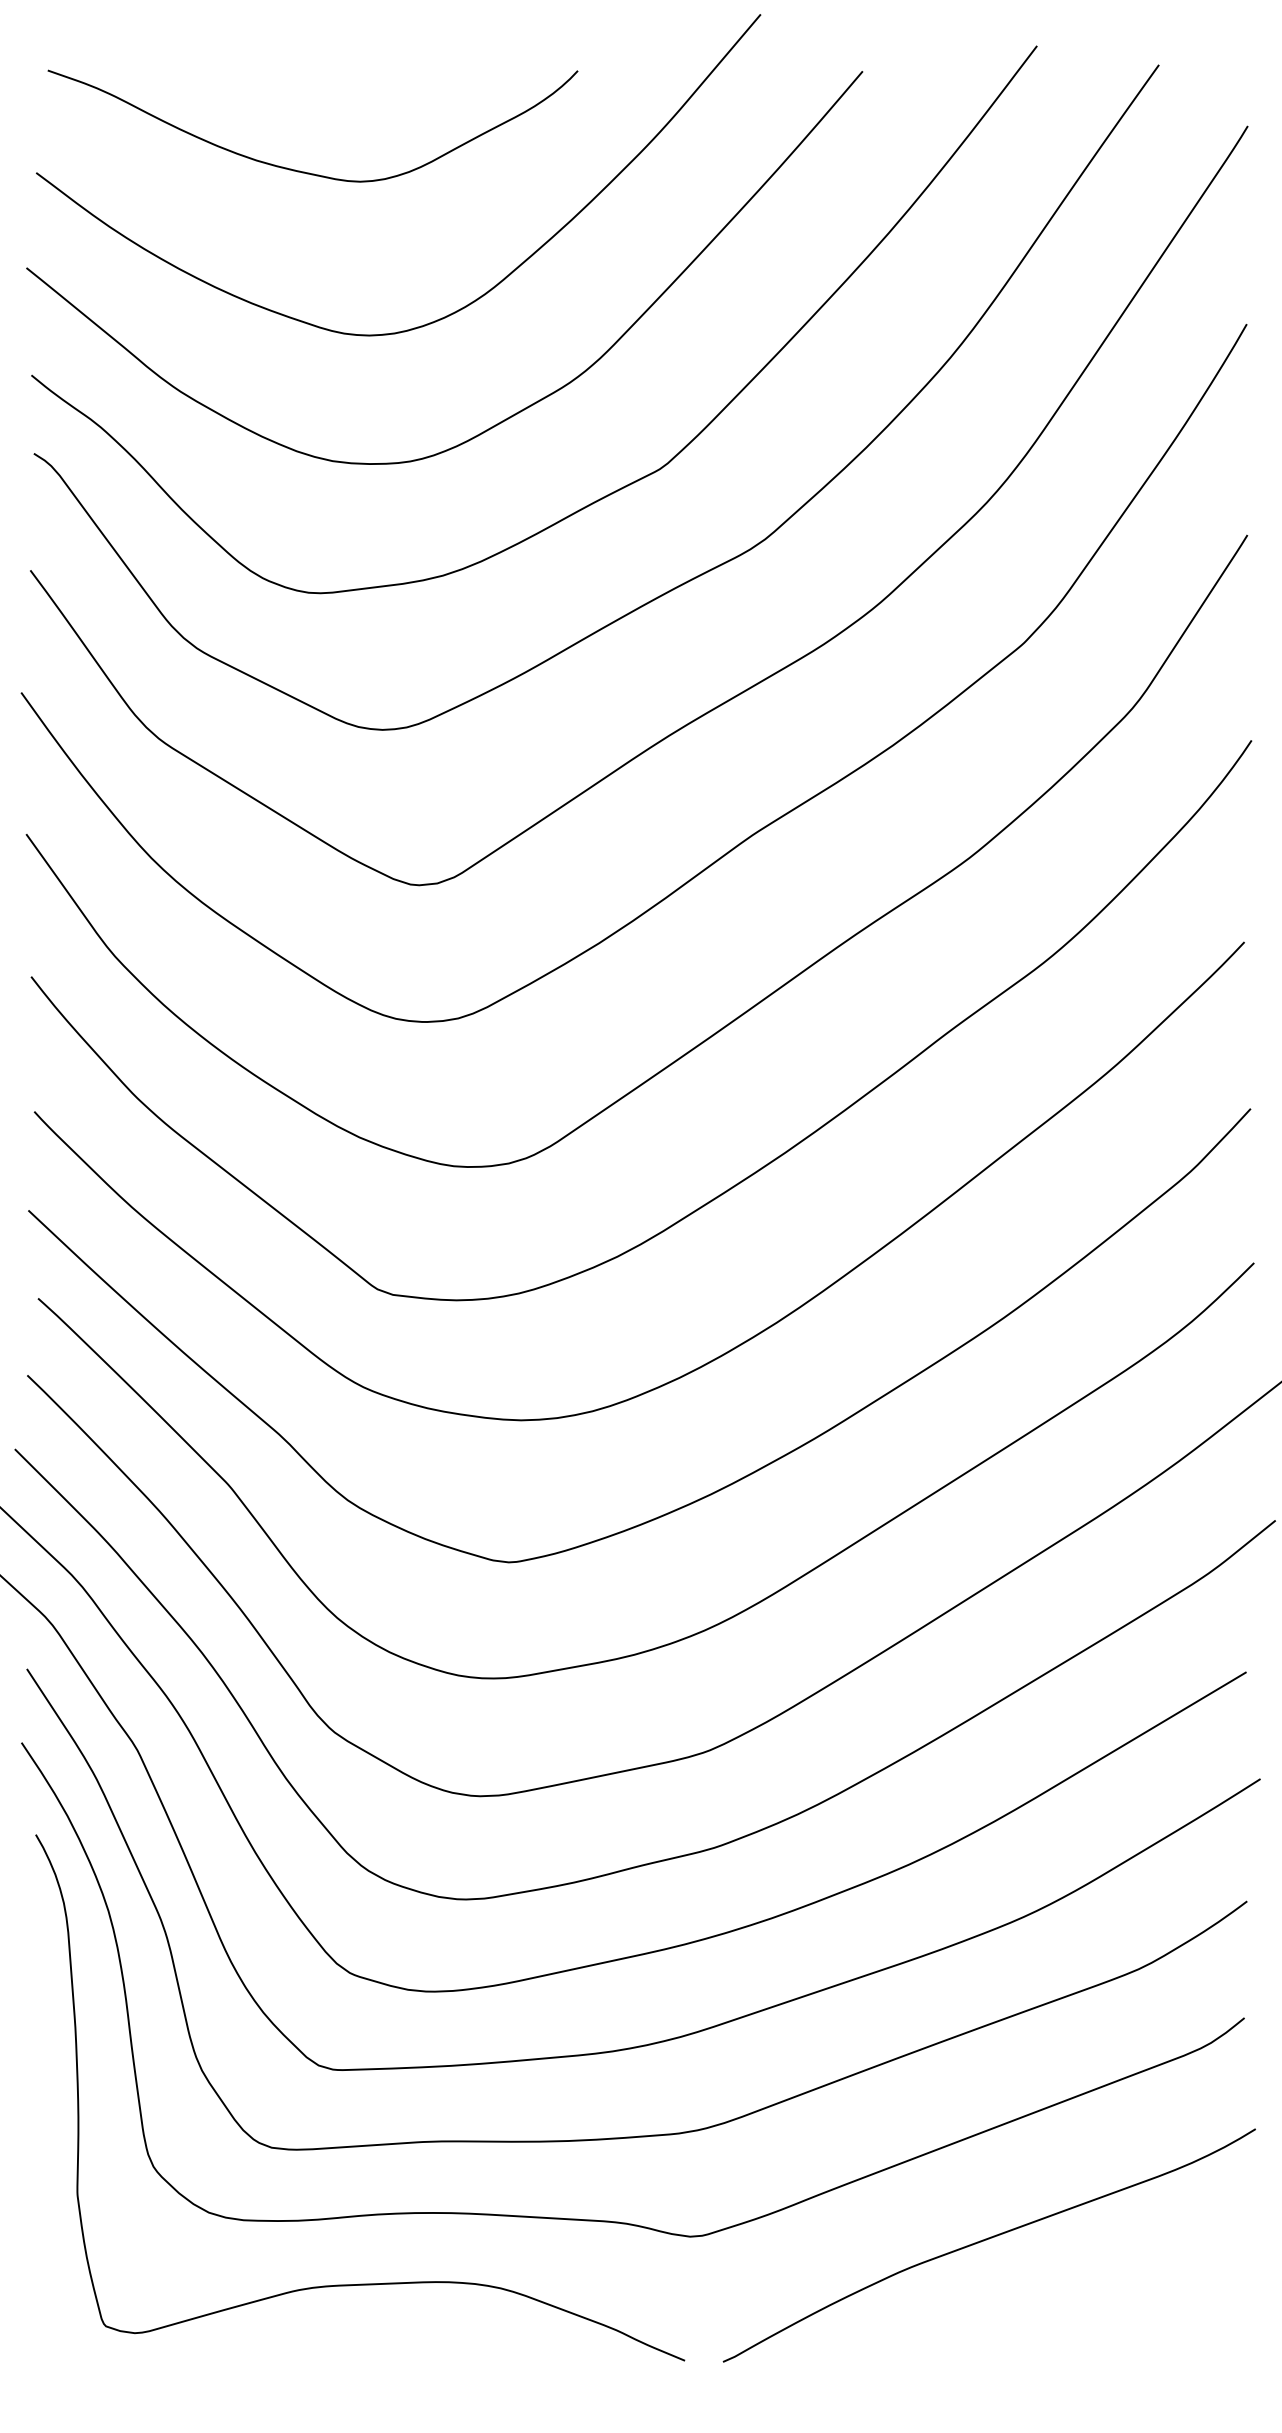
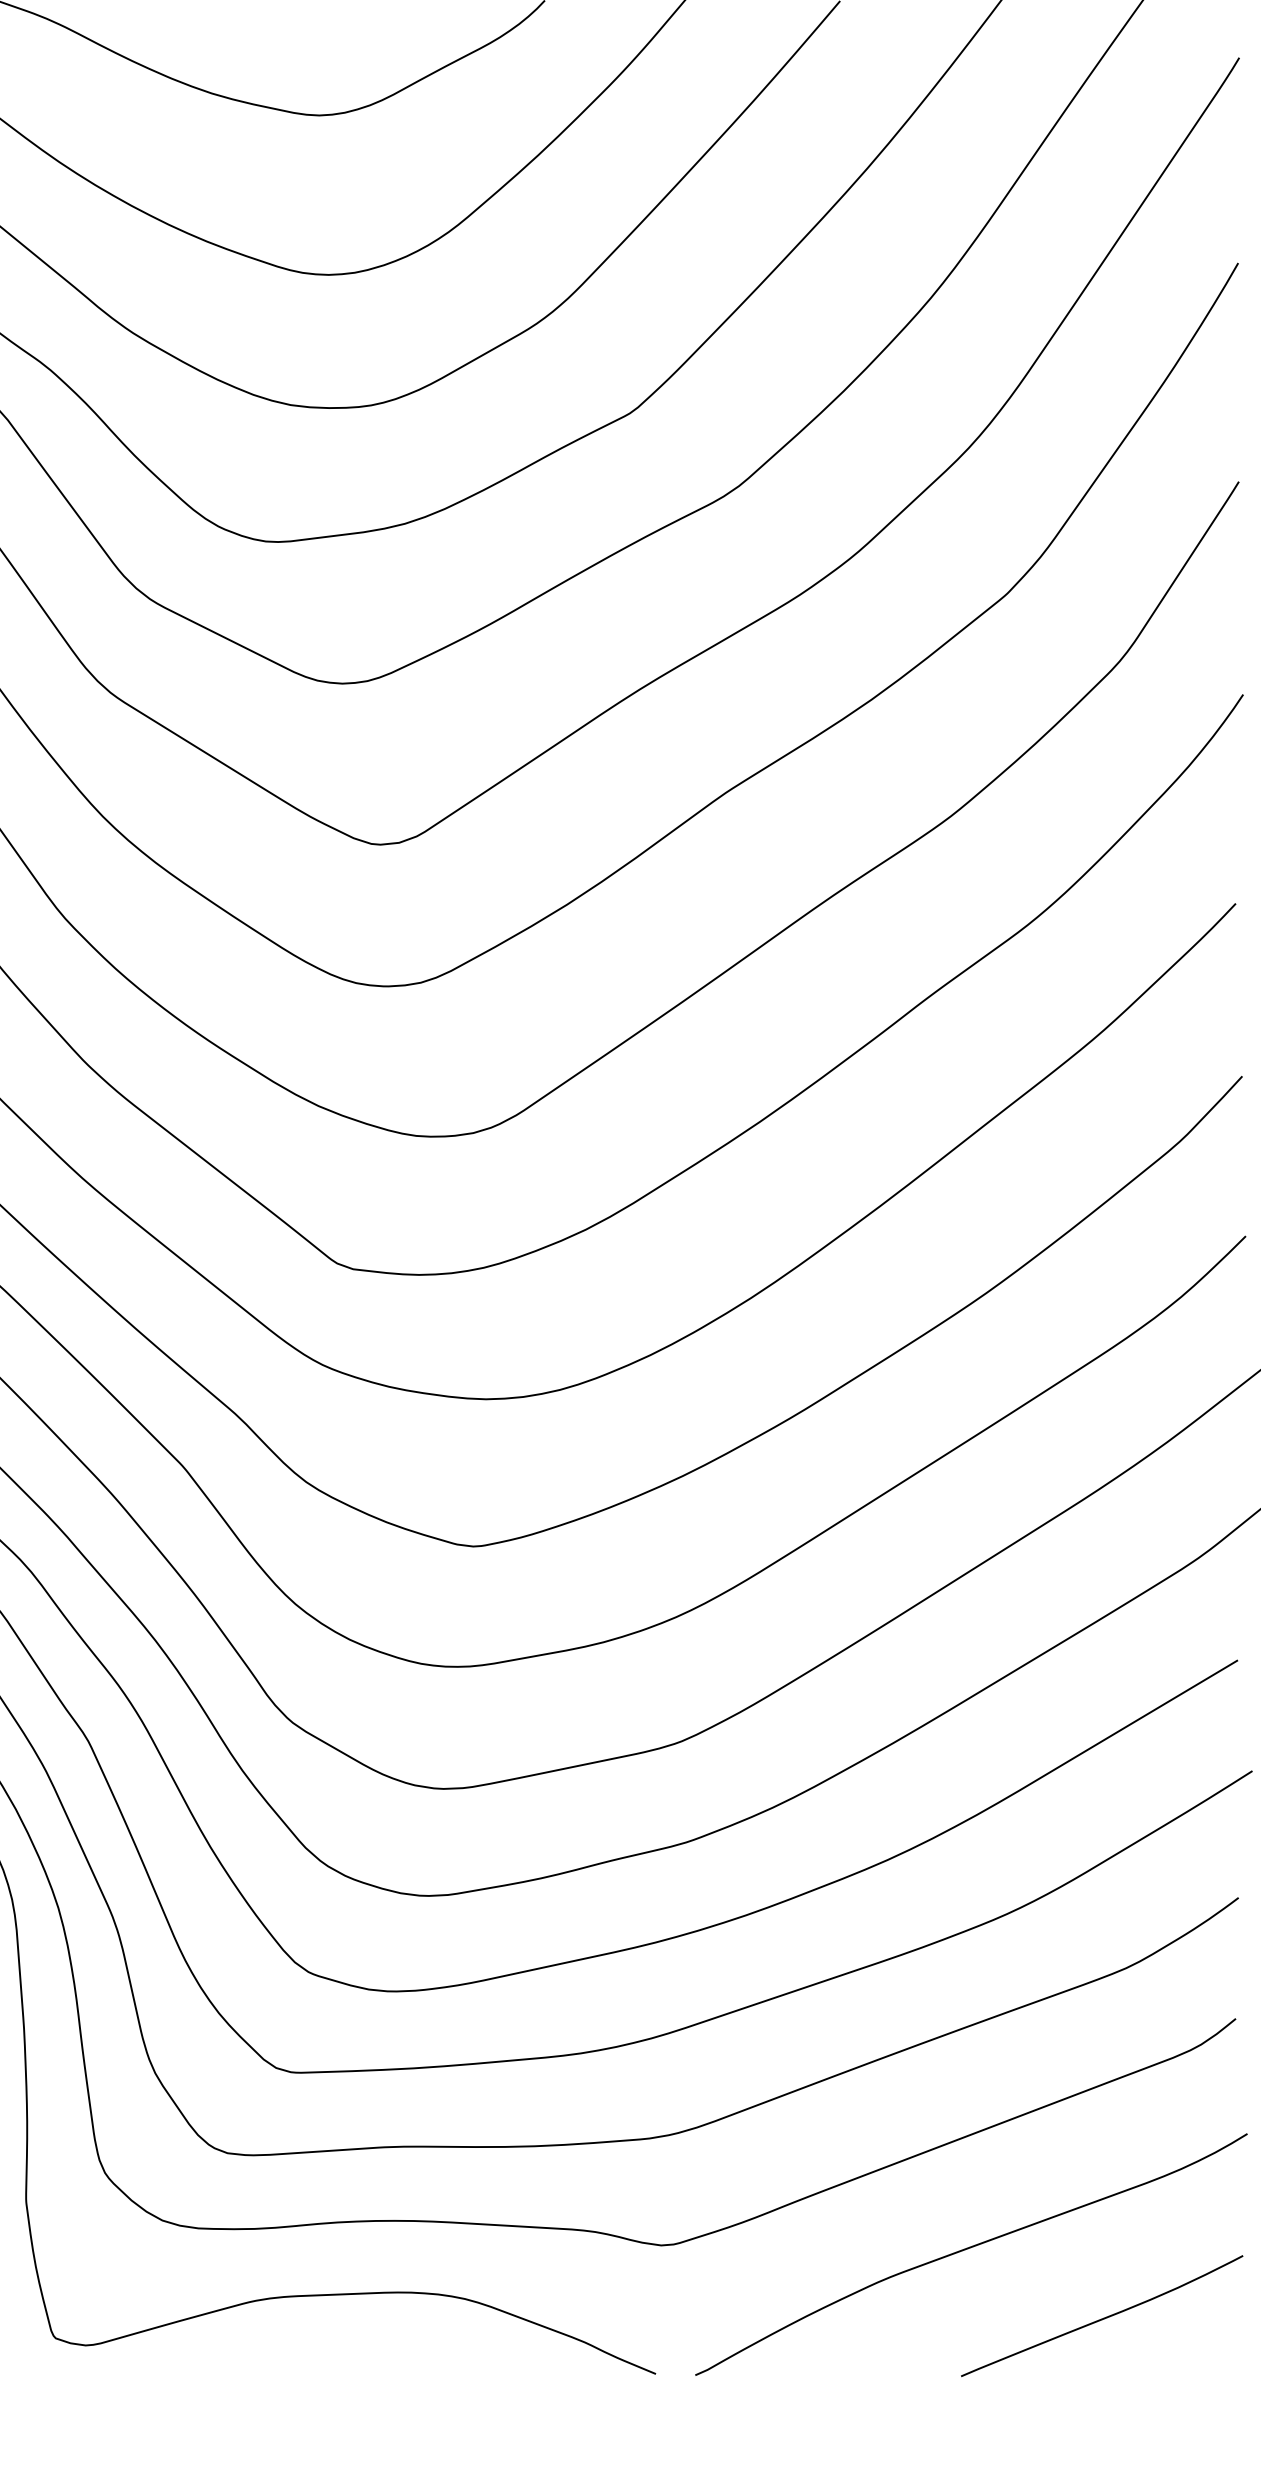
curve: (1116, 2306) -> (1103, 2317), added

